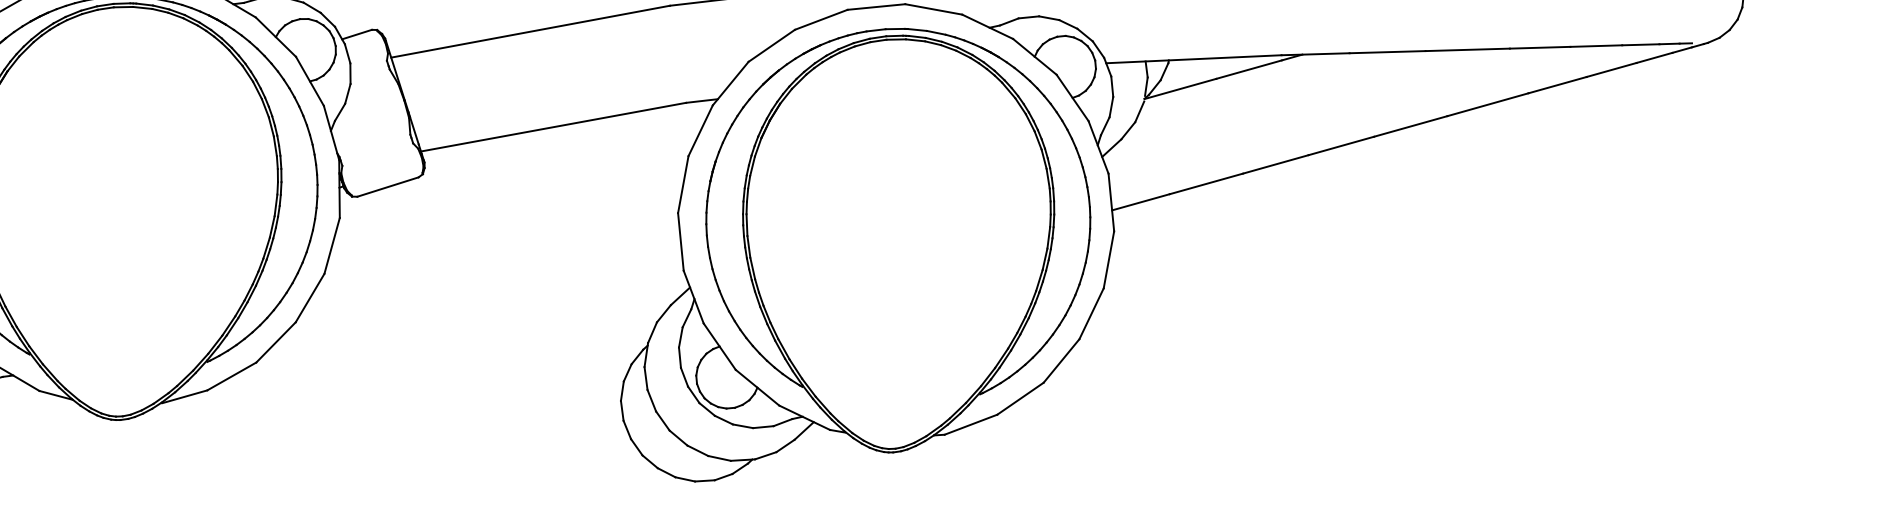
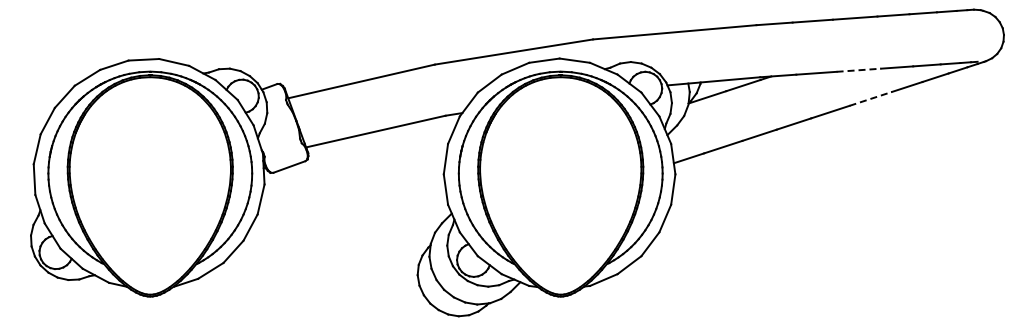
line: (1468, 50) -> (859, 70), solid -> dashed
line: (1489, 104) -> (871, 98), solid -> dashed

